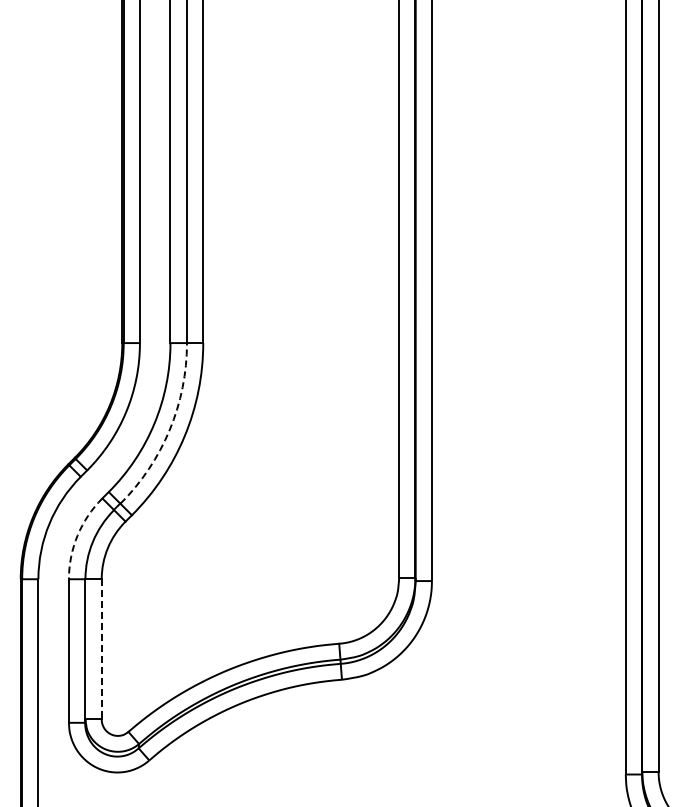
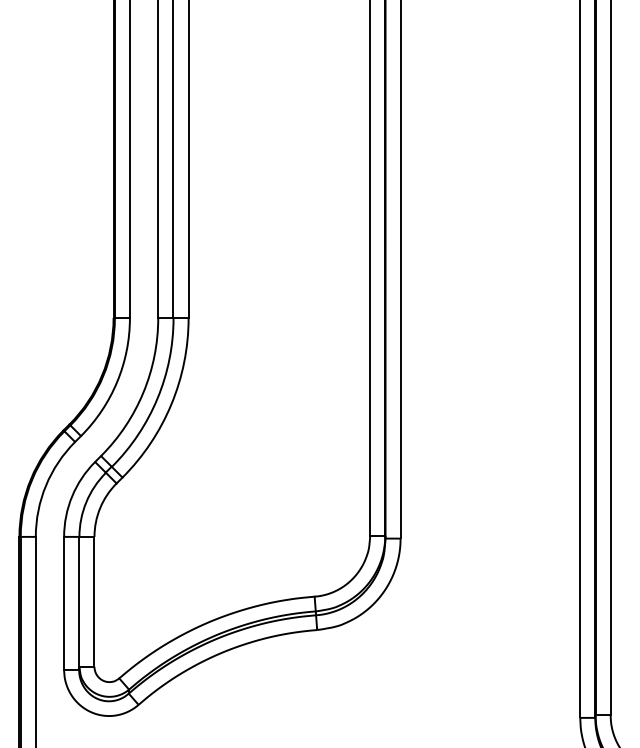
arc: (169, 430) -> (157, 399), dashed -> solid
arc: (77, 535) -> (72, 496), dashed -> solid
line: (101, 649) -> (94, 602), dashed -> solid

